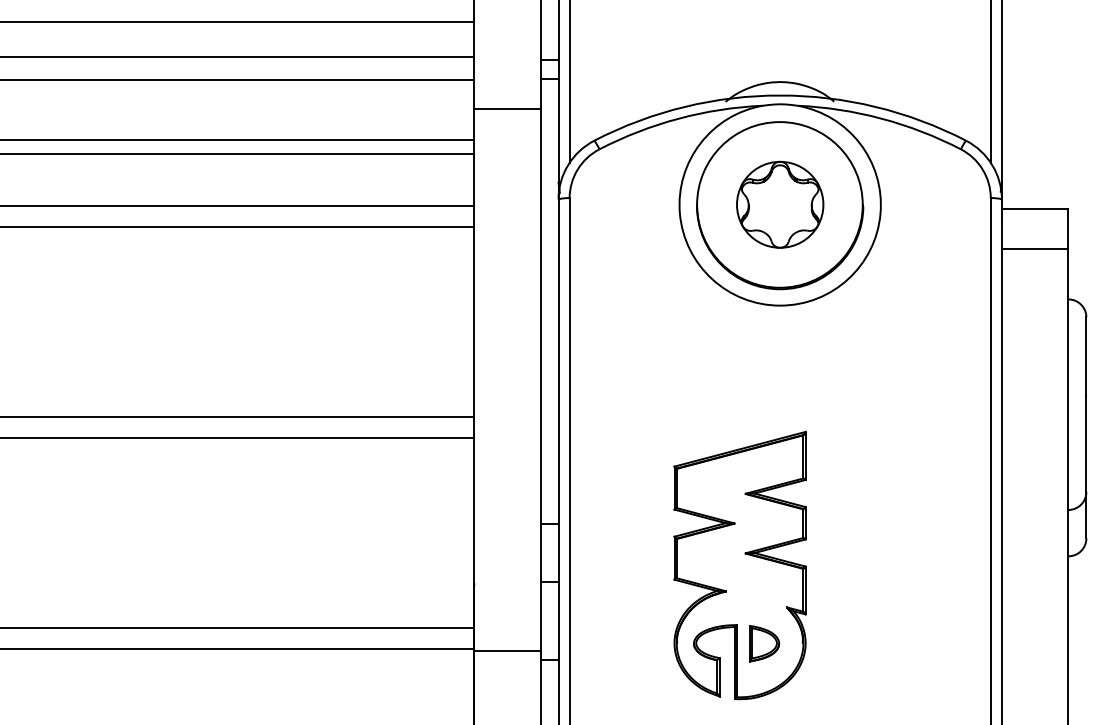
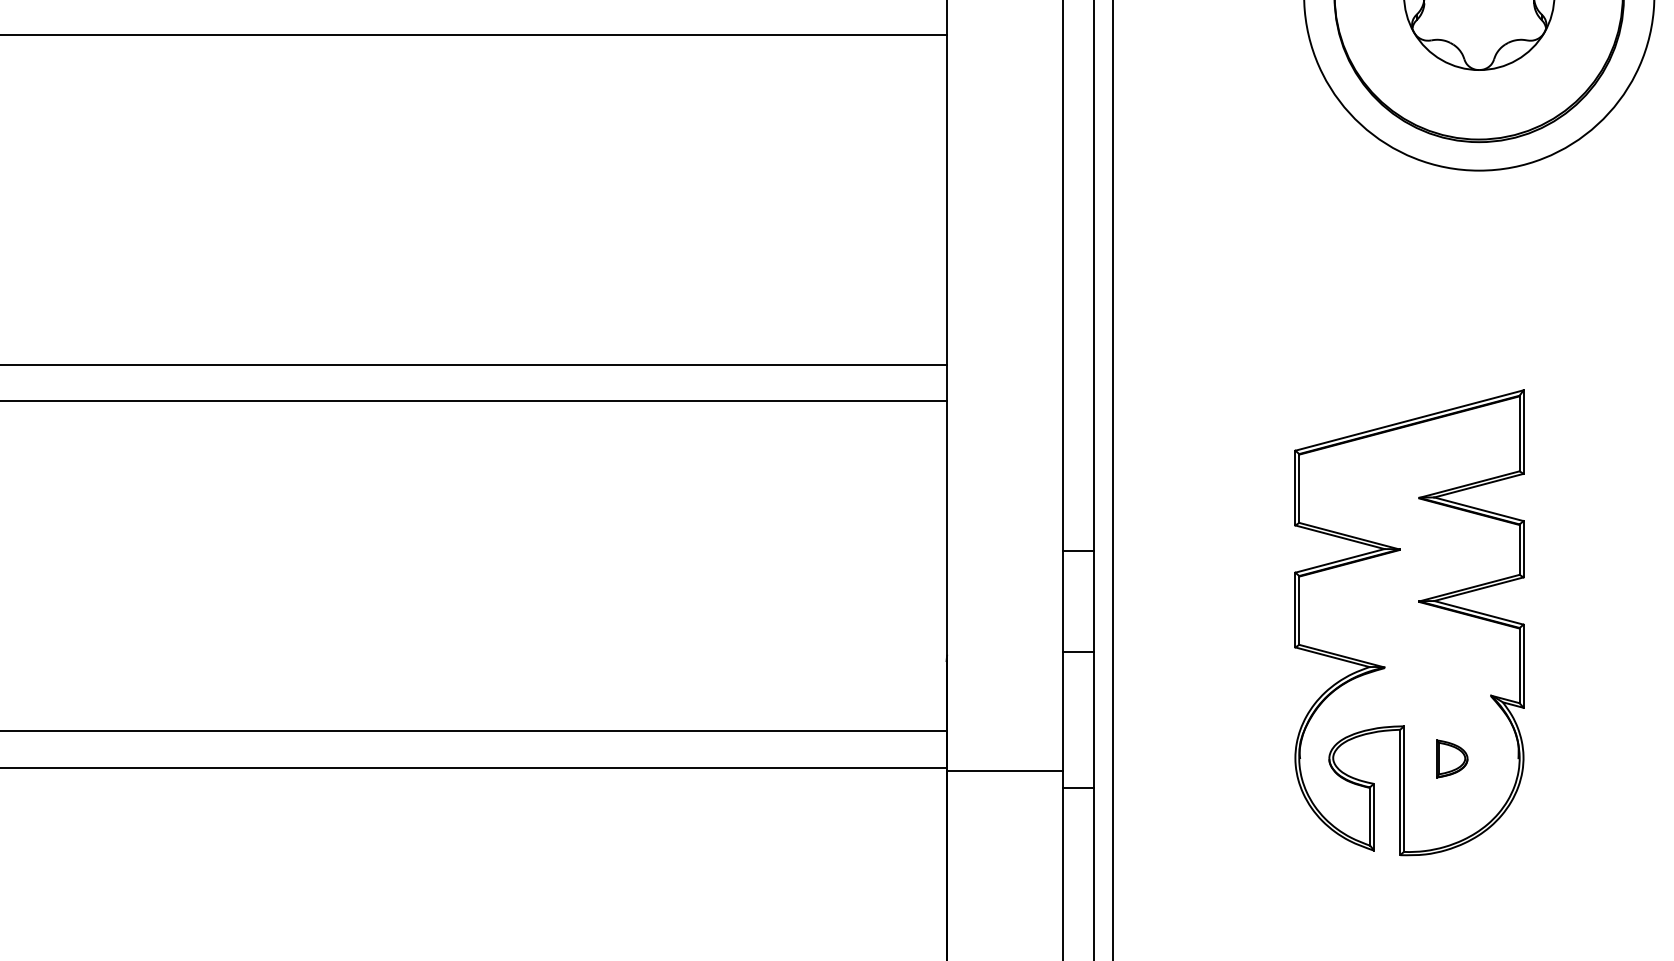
part: (764, 643) -> (1451, 758), size x0.6

